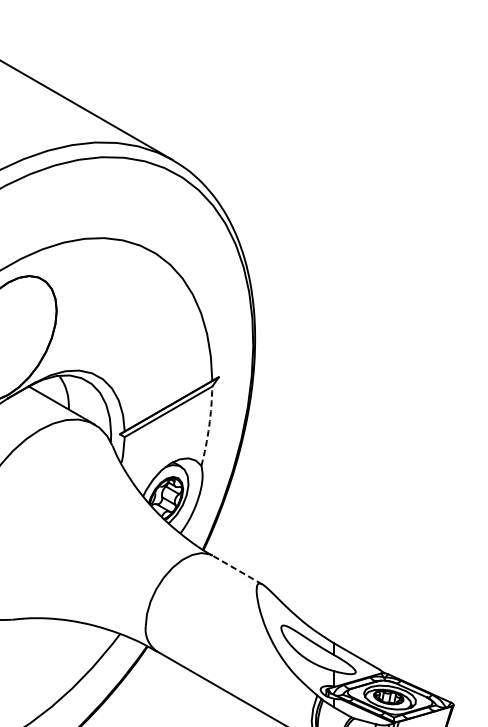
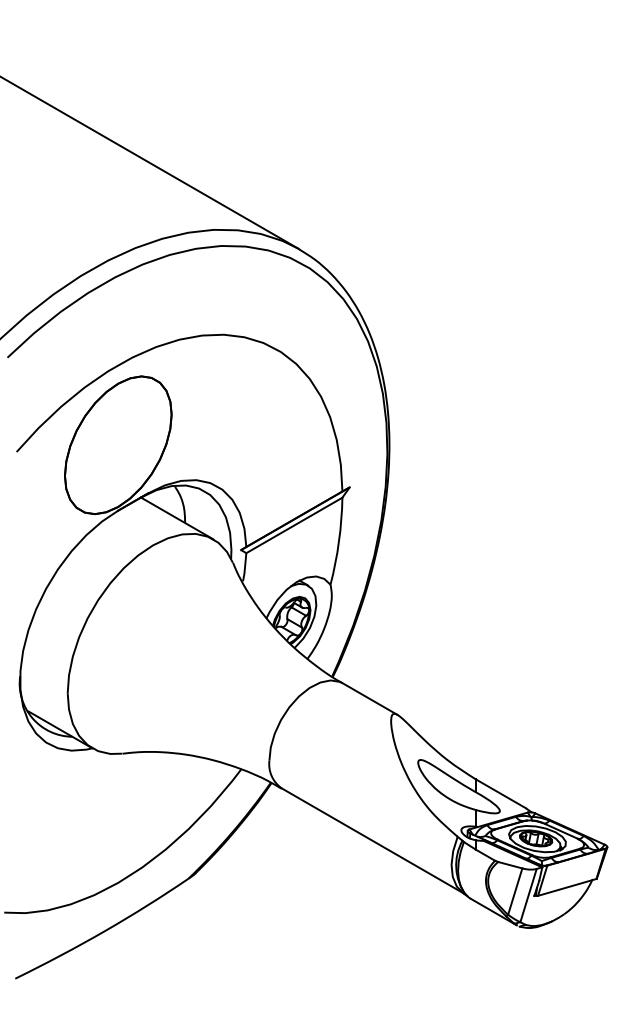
arc: (209, 426) -> (339, 541), dashed -> solid
line: (237, 570) -> (370, 699), dashed -> solid

